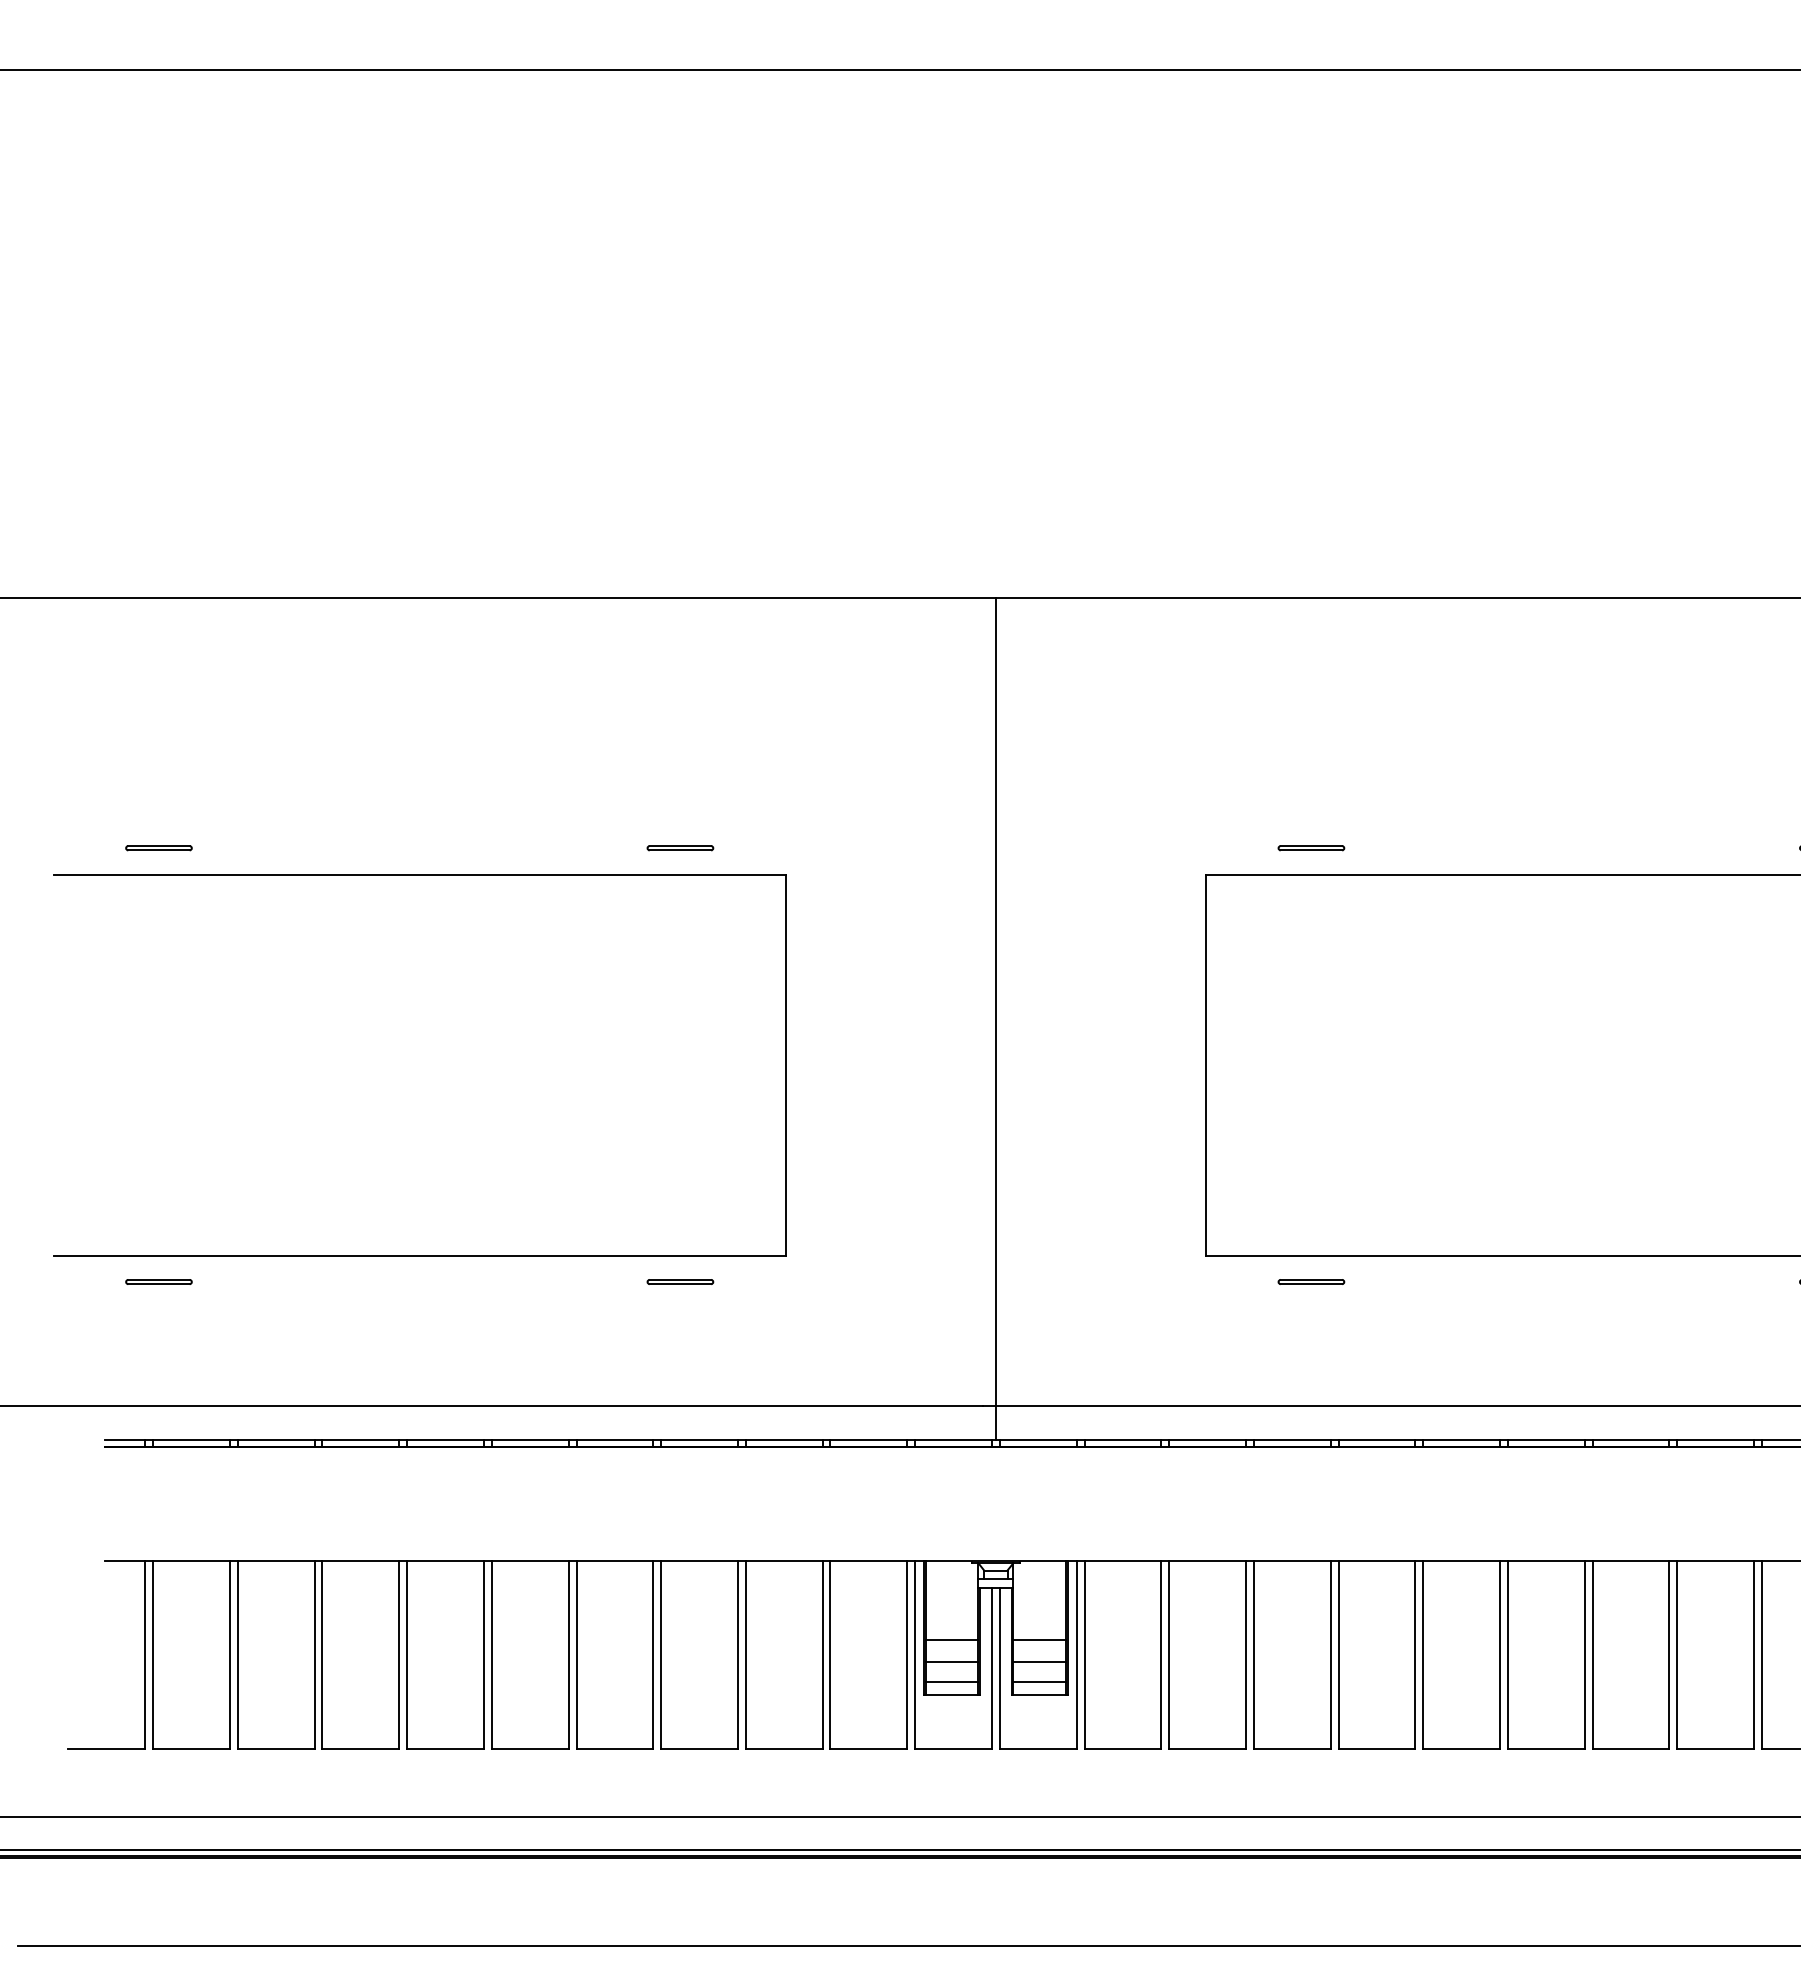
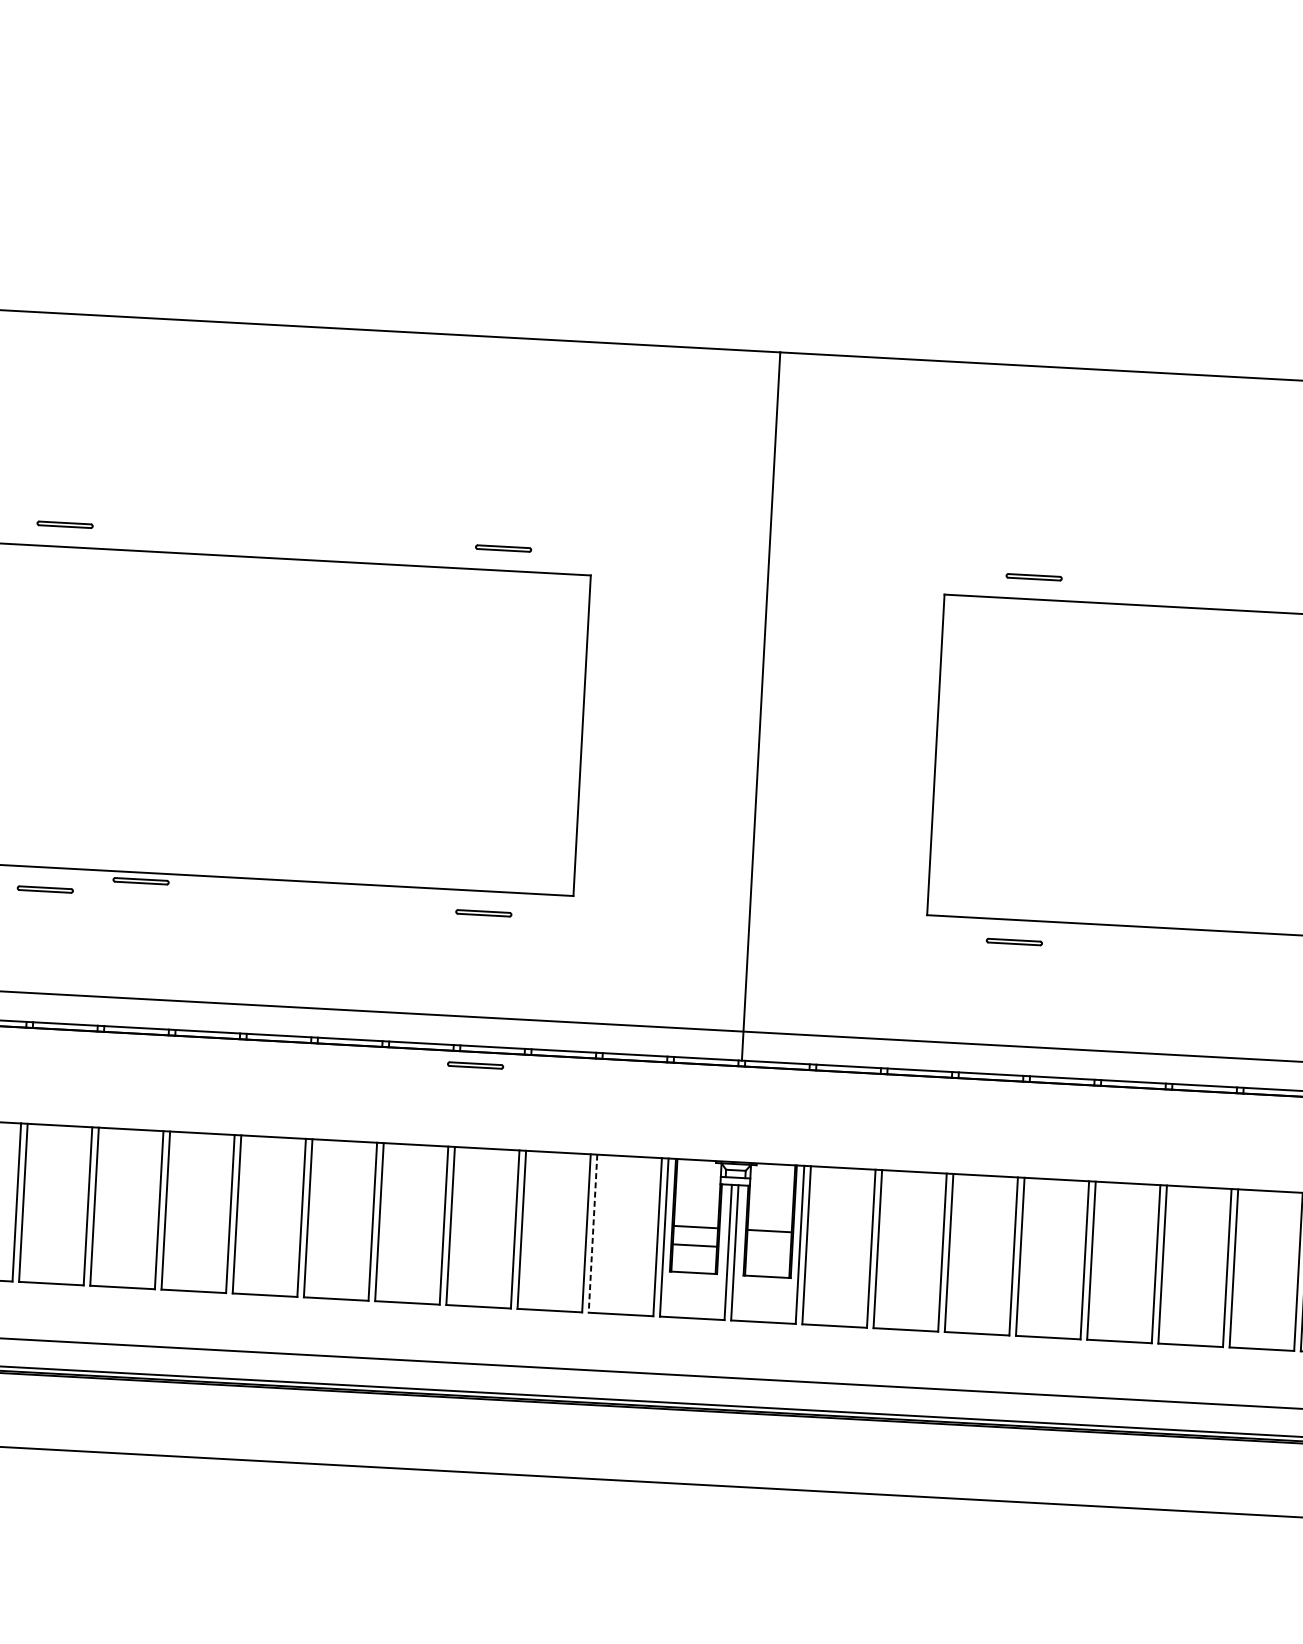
part: (271, 1265) -> (140, 880), added
part: (680, 1462) -> (475, 1065), added
line: (830, 1654) -> (593, 1233), solid -> dashed
line: (1039, 1662) -> (768, 1249), removed
line: (951, 1681) -> (693, 1261), removed
line: (1039, 1681) -> (767, 1265), removed

